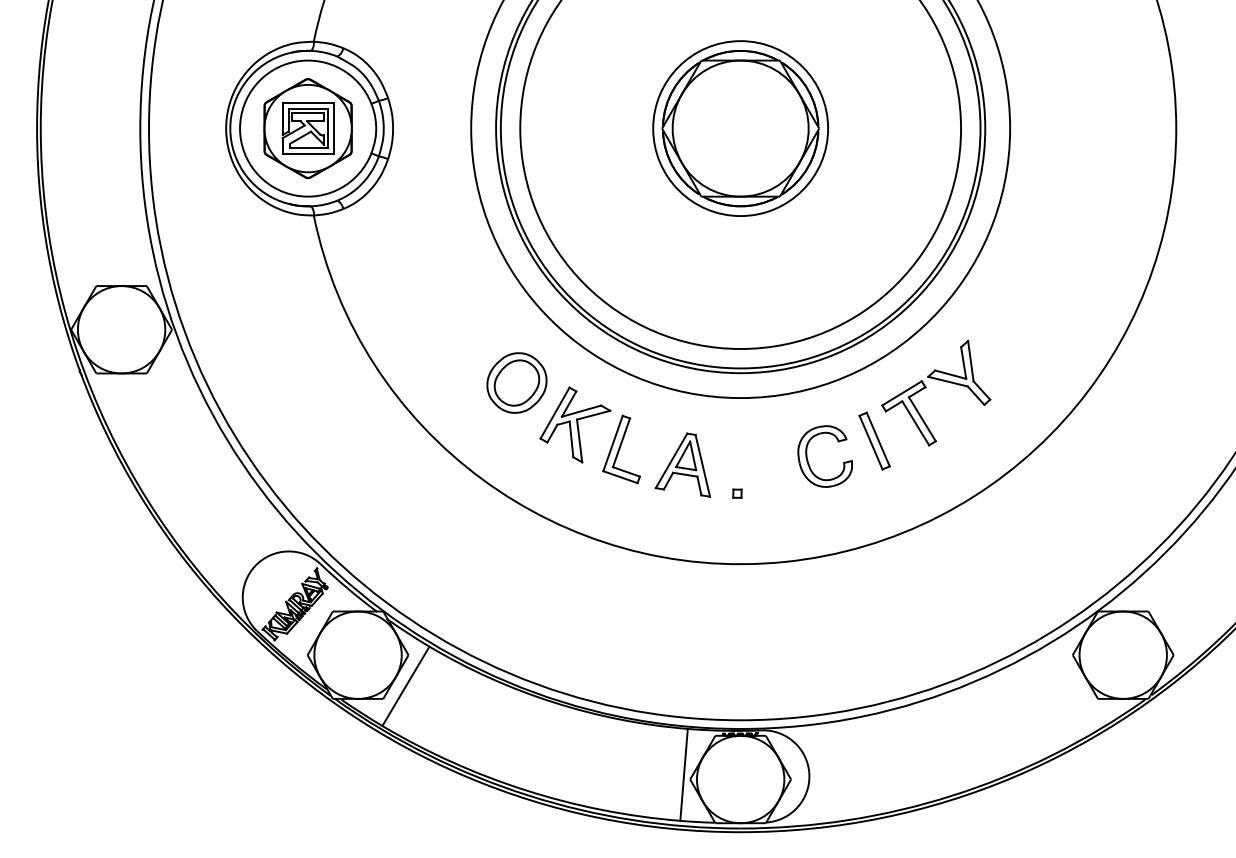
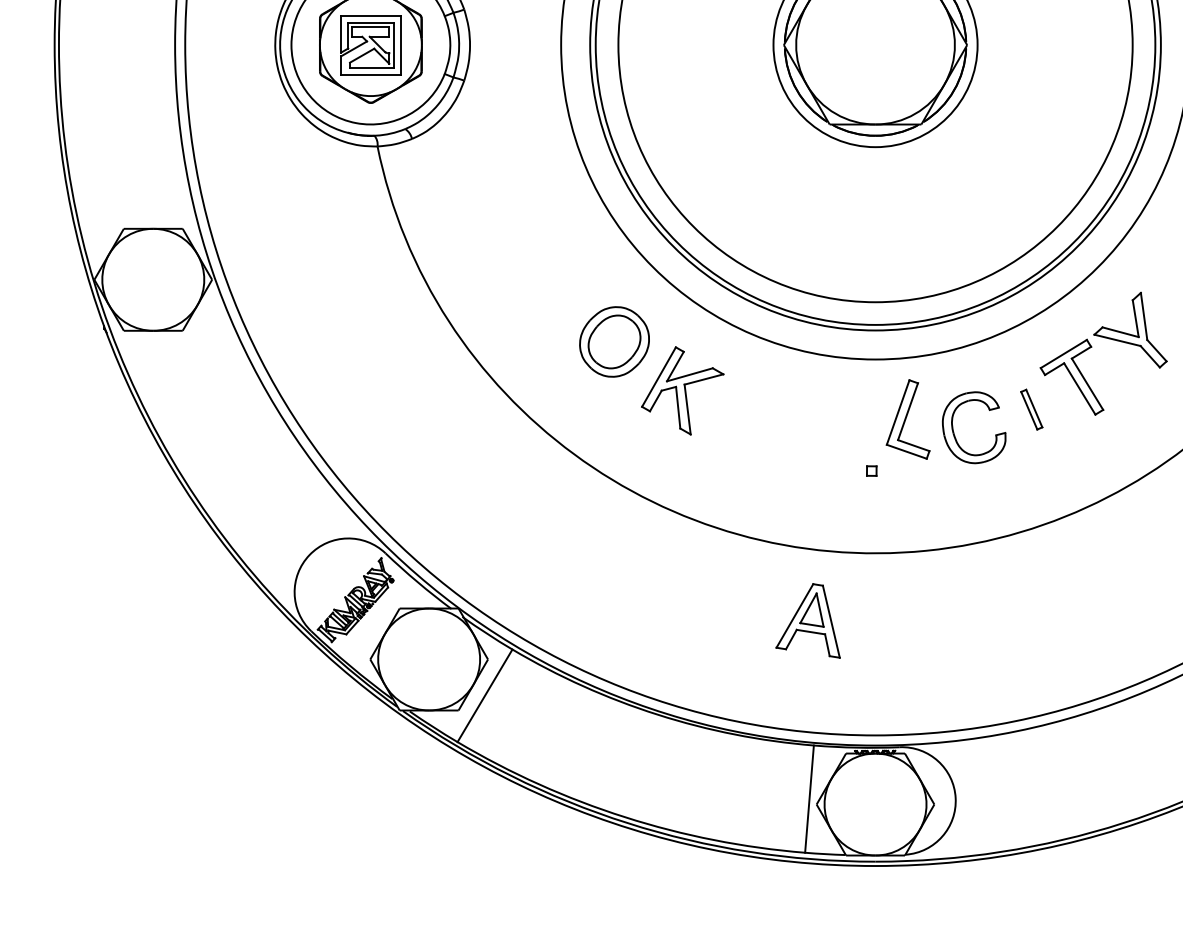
part: (874, 440) -> (1031, 409), size x0.6
part: (621, 449) -> (908, 419), moved
part: (682, 464) -> (807, 620), moved

